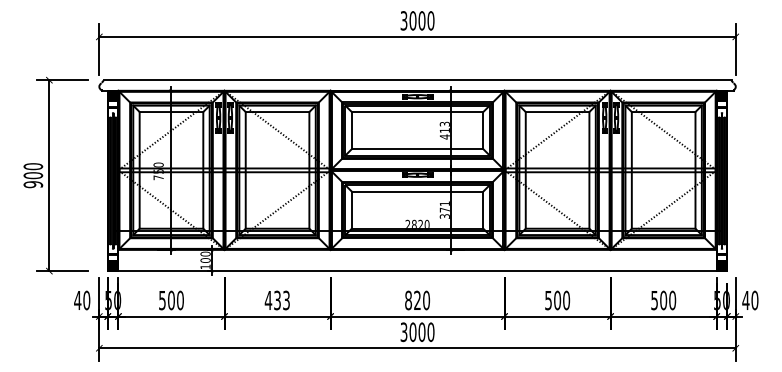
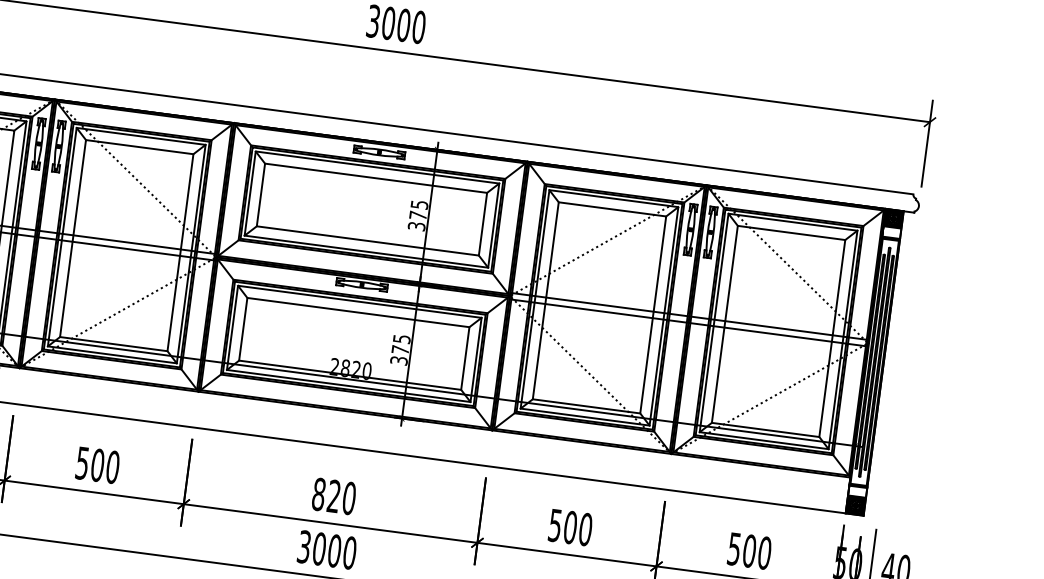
text: (444, 130) -> (417, 215), 413 -> 375
text: (444, 203) -> (401, 338), 371 -> 375
text: (277, 300) -> (97, 465), 433 -> 500

